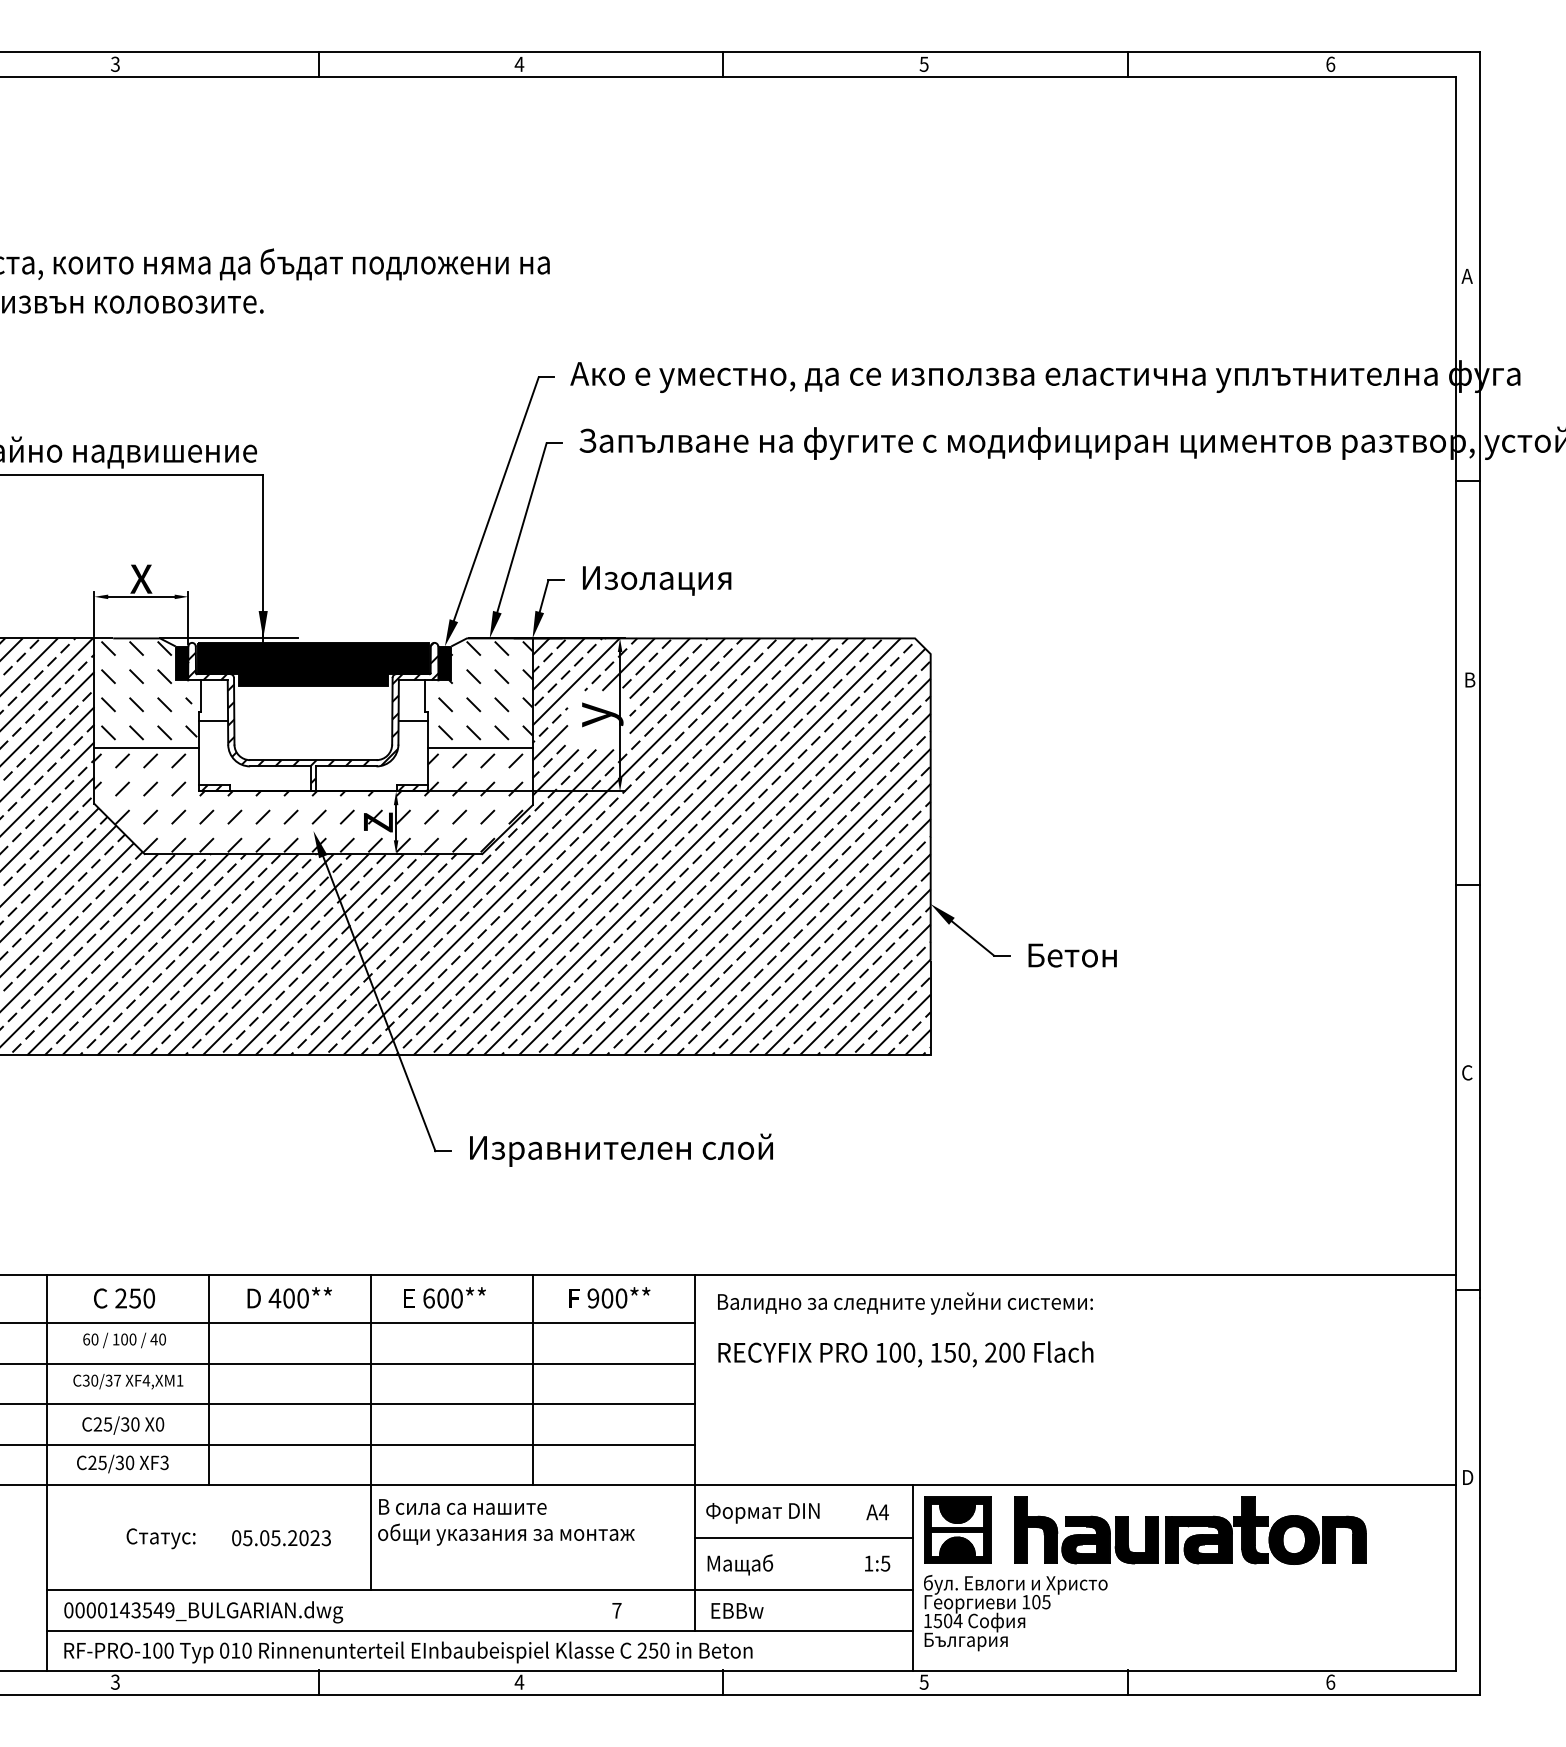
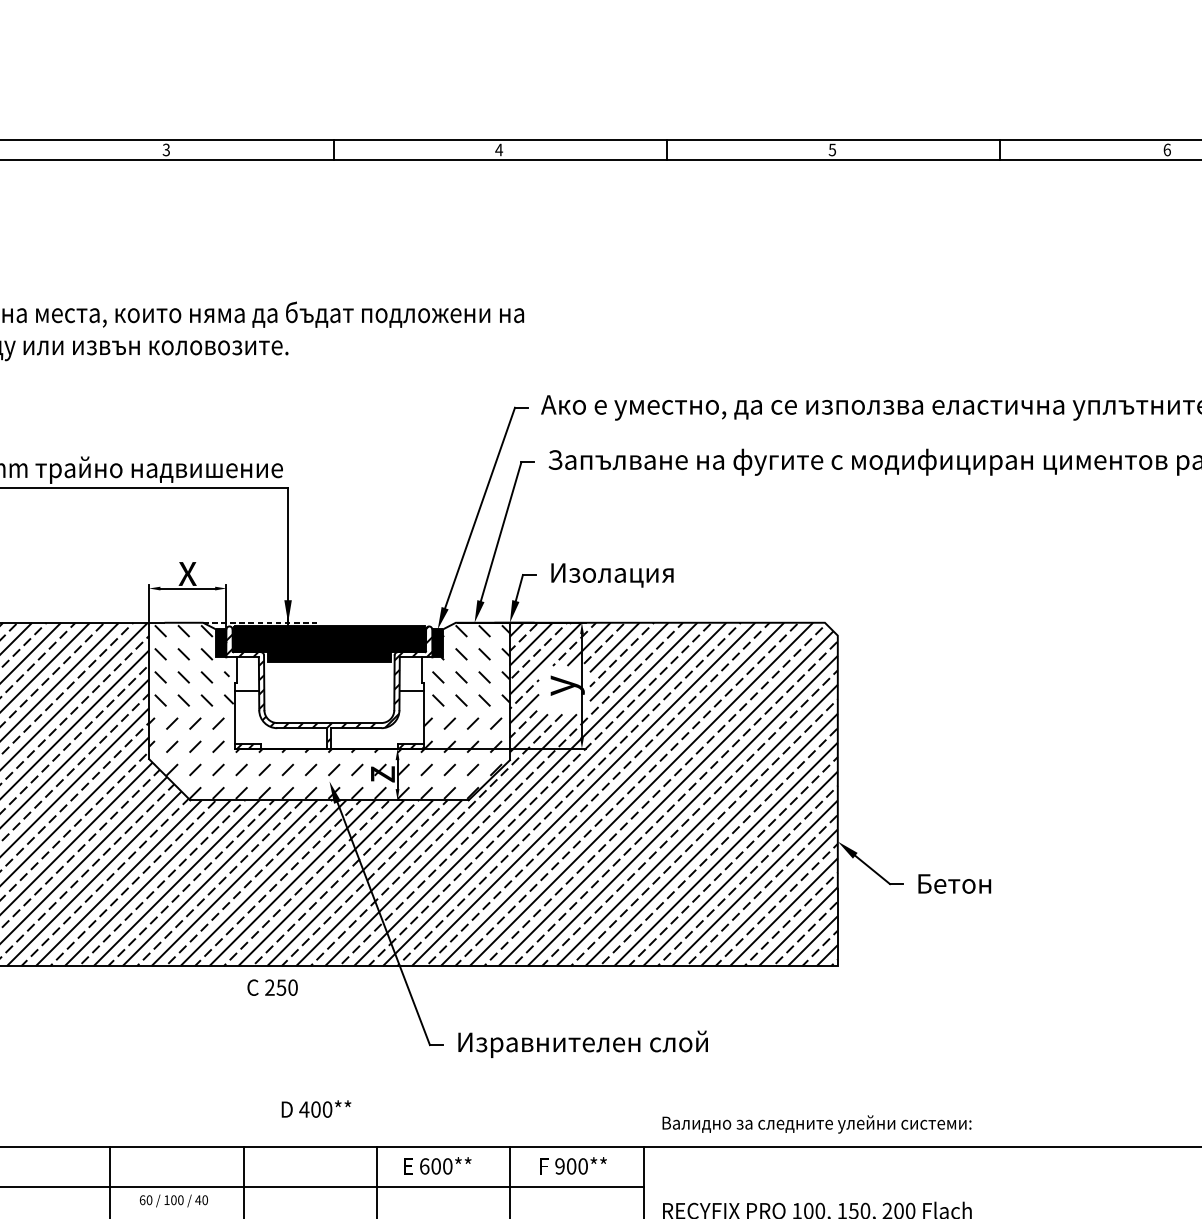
line: (229, 638) -> (260, 622), solid -> dashed
line: (146, 748) -> (191, 713), removed
line: (479, 748) -> (466, 713), removed
text: (289, 1297) -> (316, 1108), moved
text: (124, 1298) -> (272, 987), moved
text: (905, 1303) -> (817, 1124), moved

